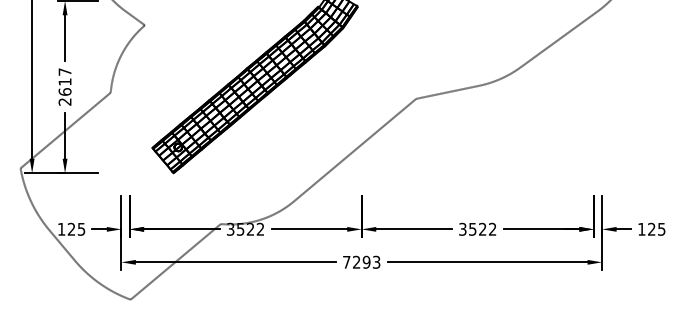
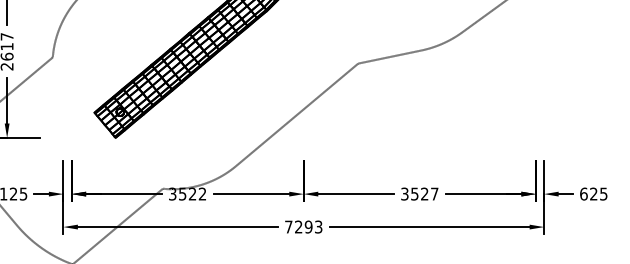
text: (492, 228) -> (434, 193), 3522 -> 3527
text: (641, 228) -> (583, 193), 125 -> 625

